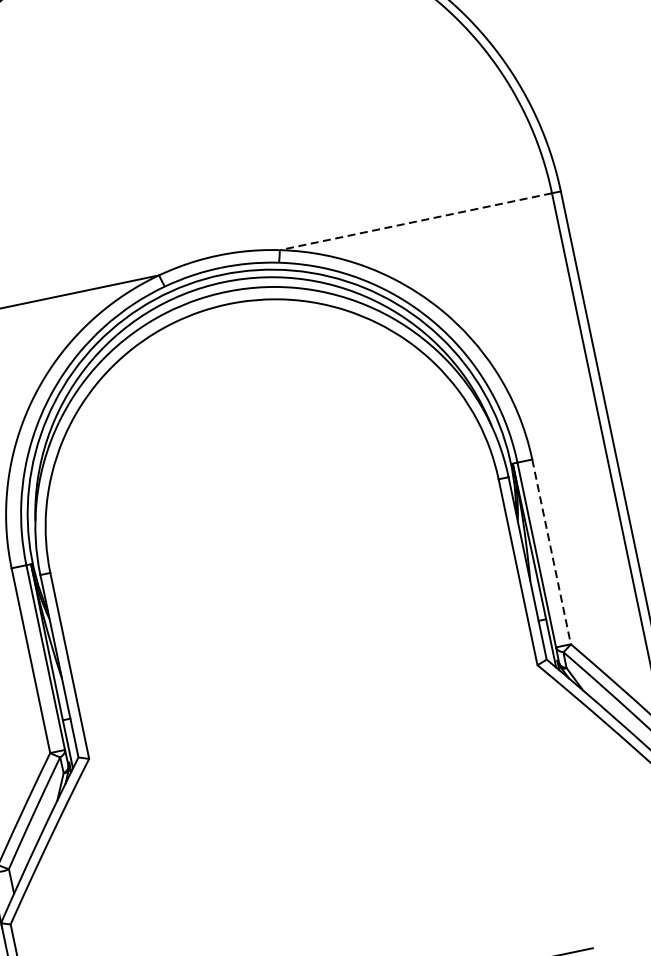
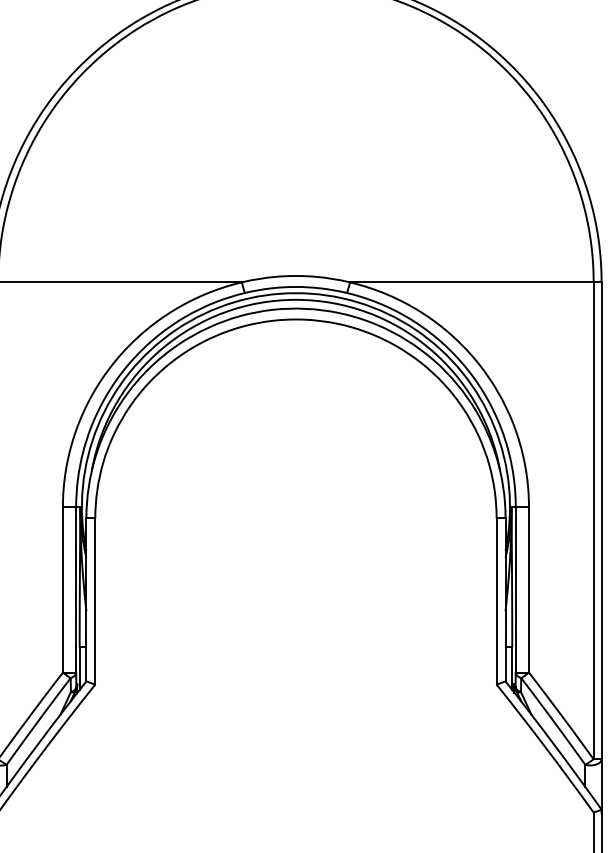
line: (415, 221) -> (471, 282), dashed -> solid
line: (552, 551) -> (529, 589), dashed -> solid

